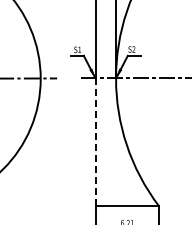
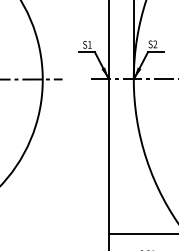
line: (95, 142) -> (108, 156), dashed -> solid

